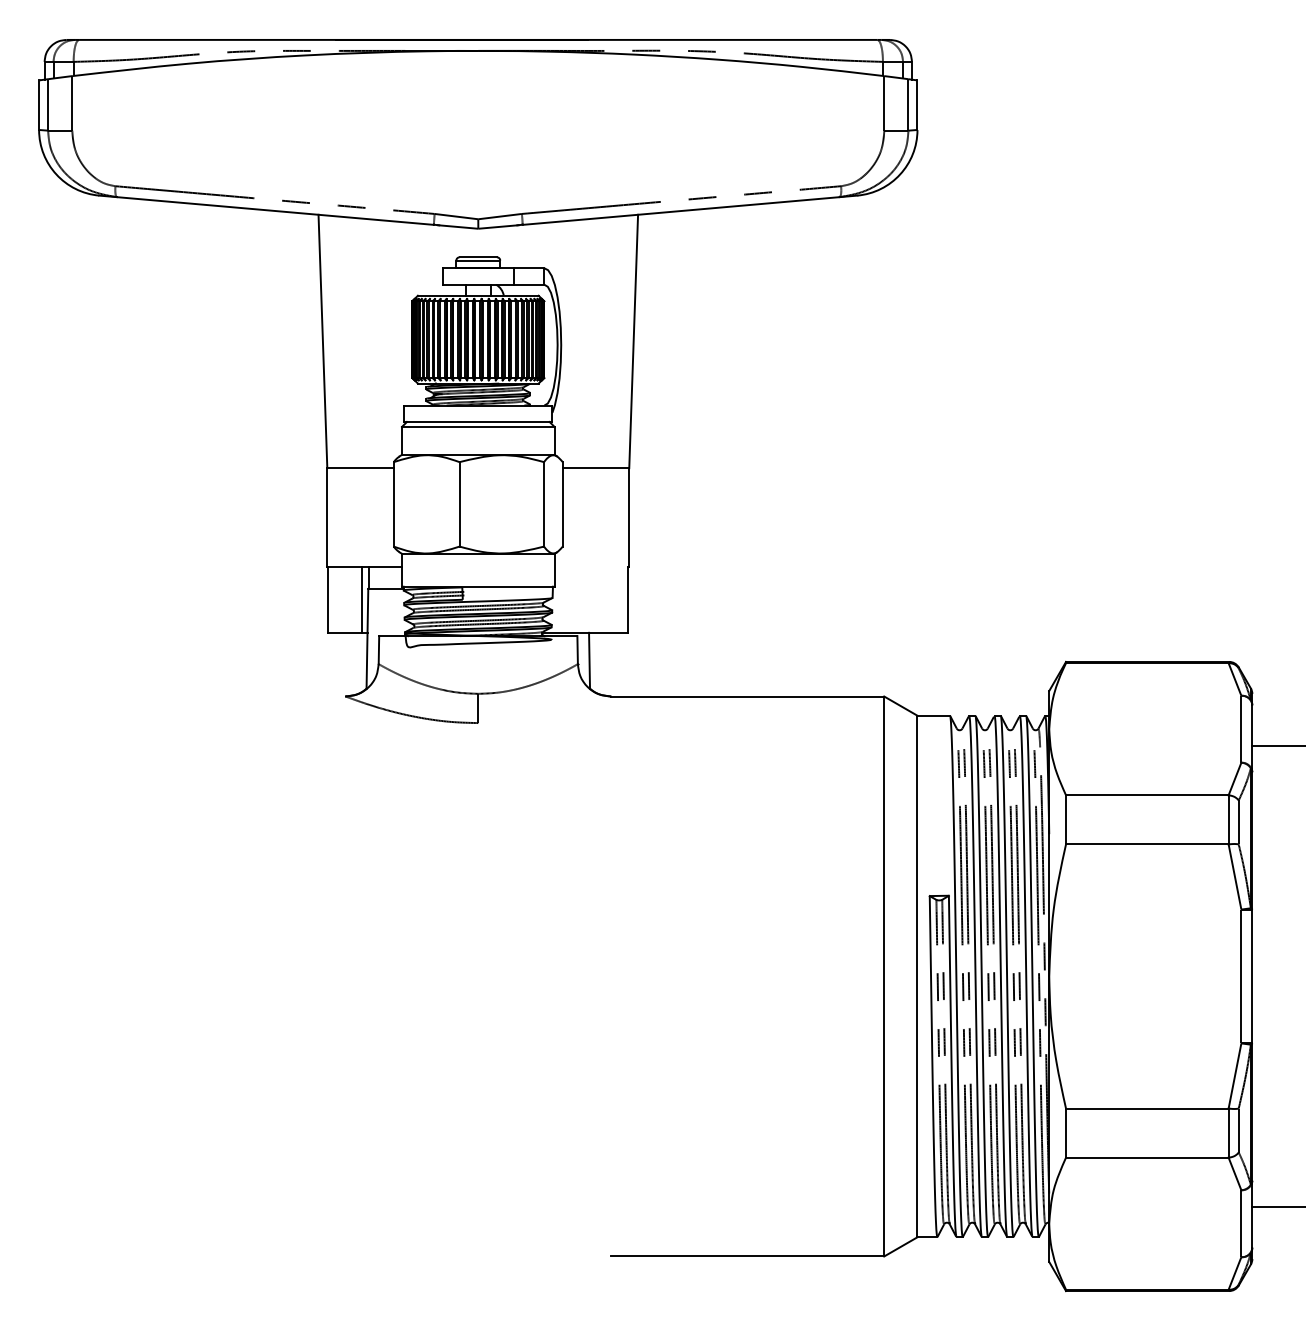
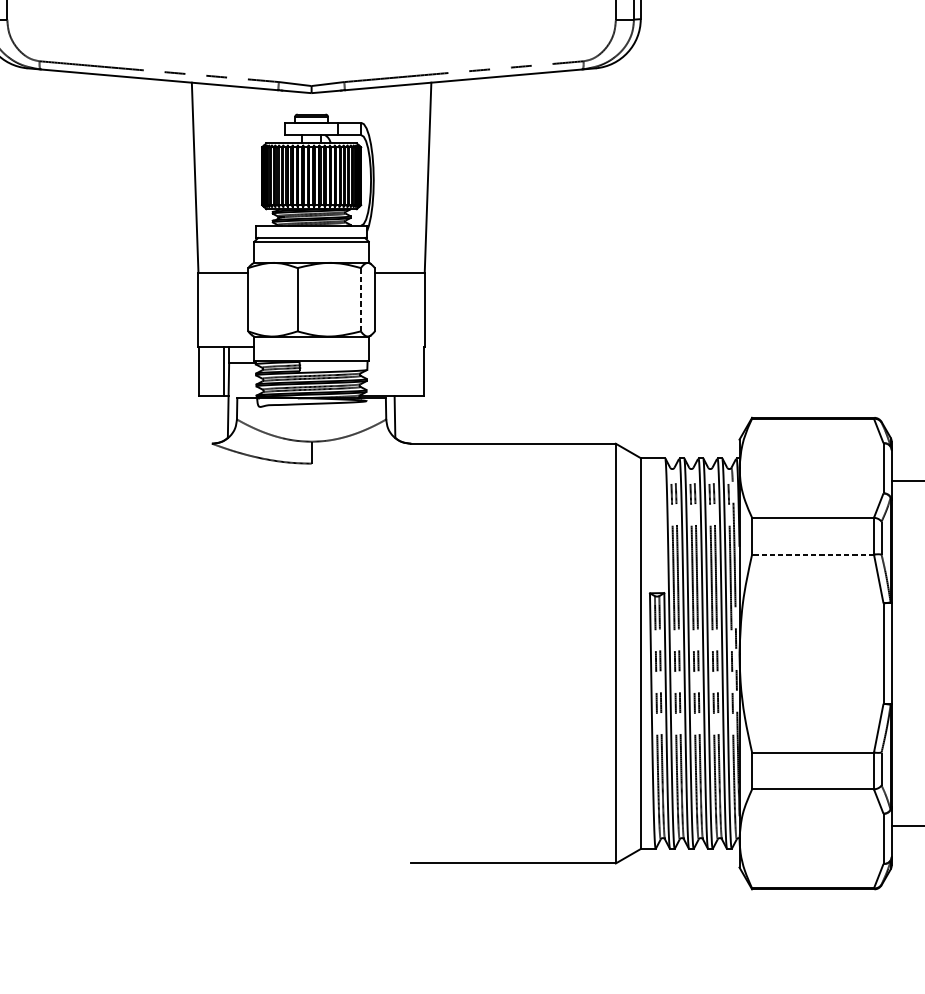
line: (544, 503) -> (361, 299), solid -> dashed
line: (1146, 844) -> (812, 554), solid -> dashed

